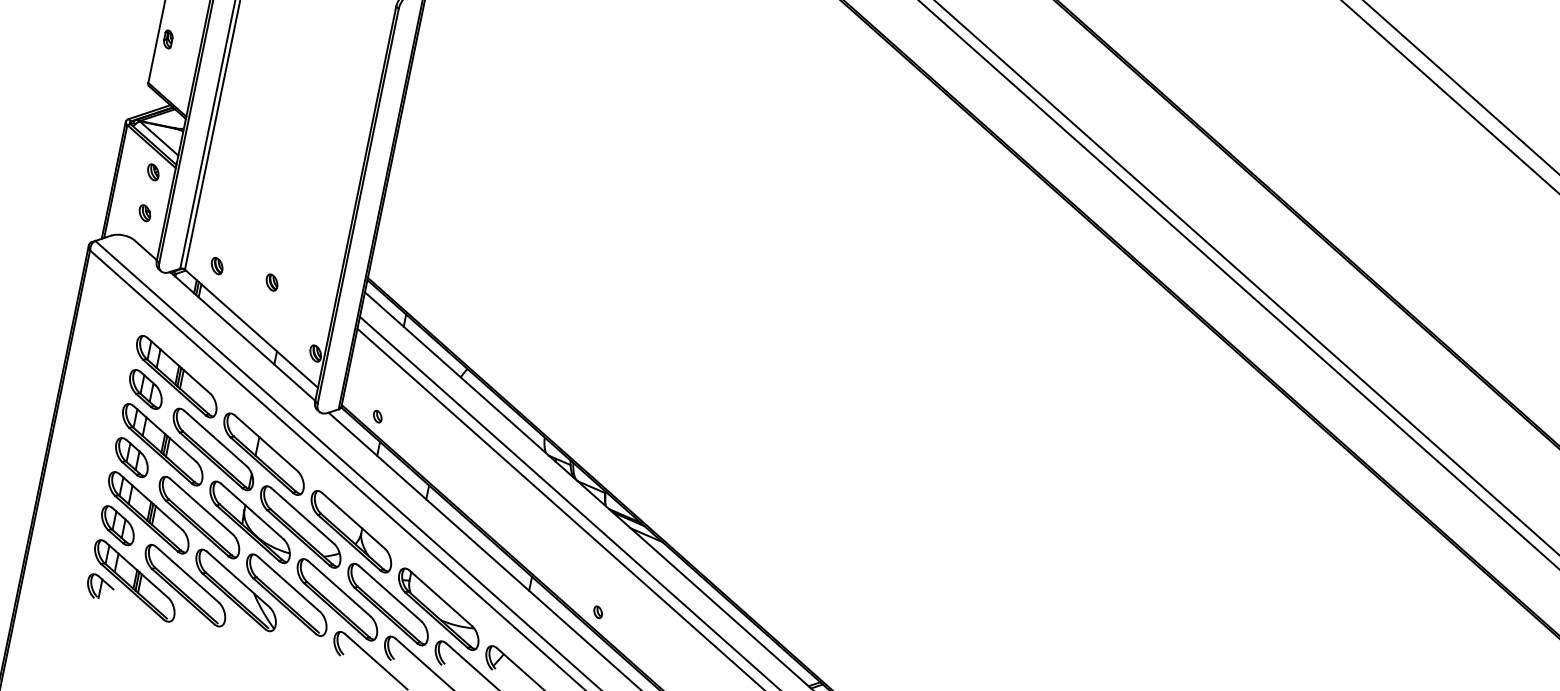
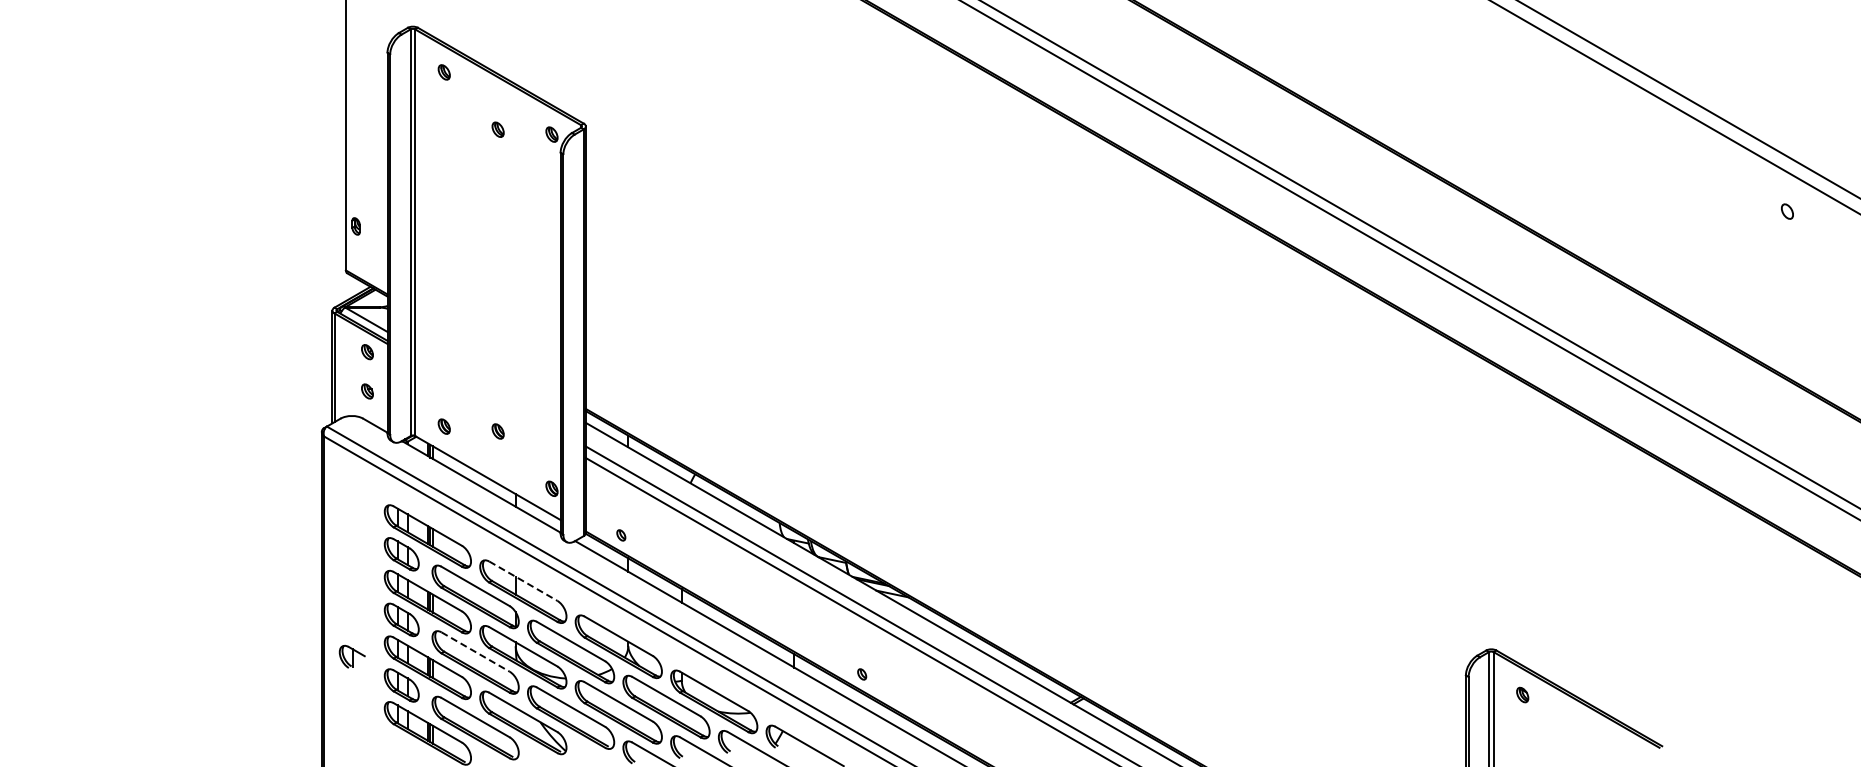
line: (266, 443) -> (523, 581), solid -> dashed
line: (202, 507) -> (476, 652), solid -> dashed
part: (99, 586) -> (351, 656), moved

